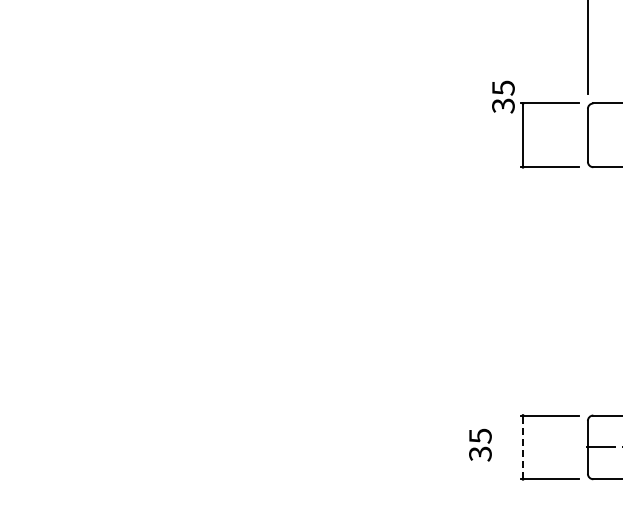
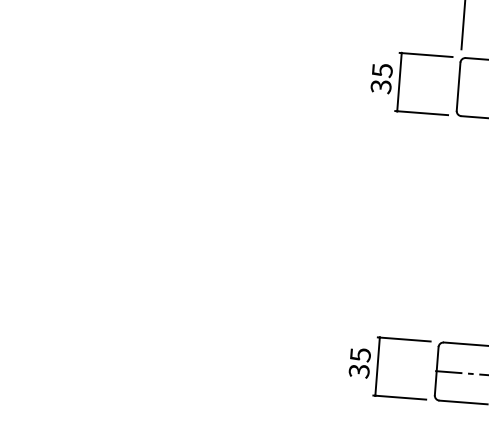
text: (503, 96) -> (381, 78), moved
text: (480, 444) -> (360, 362), moved
line: (523, 447) -> (378, 366), dashed -> solid

